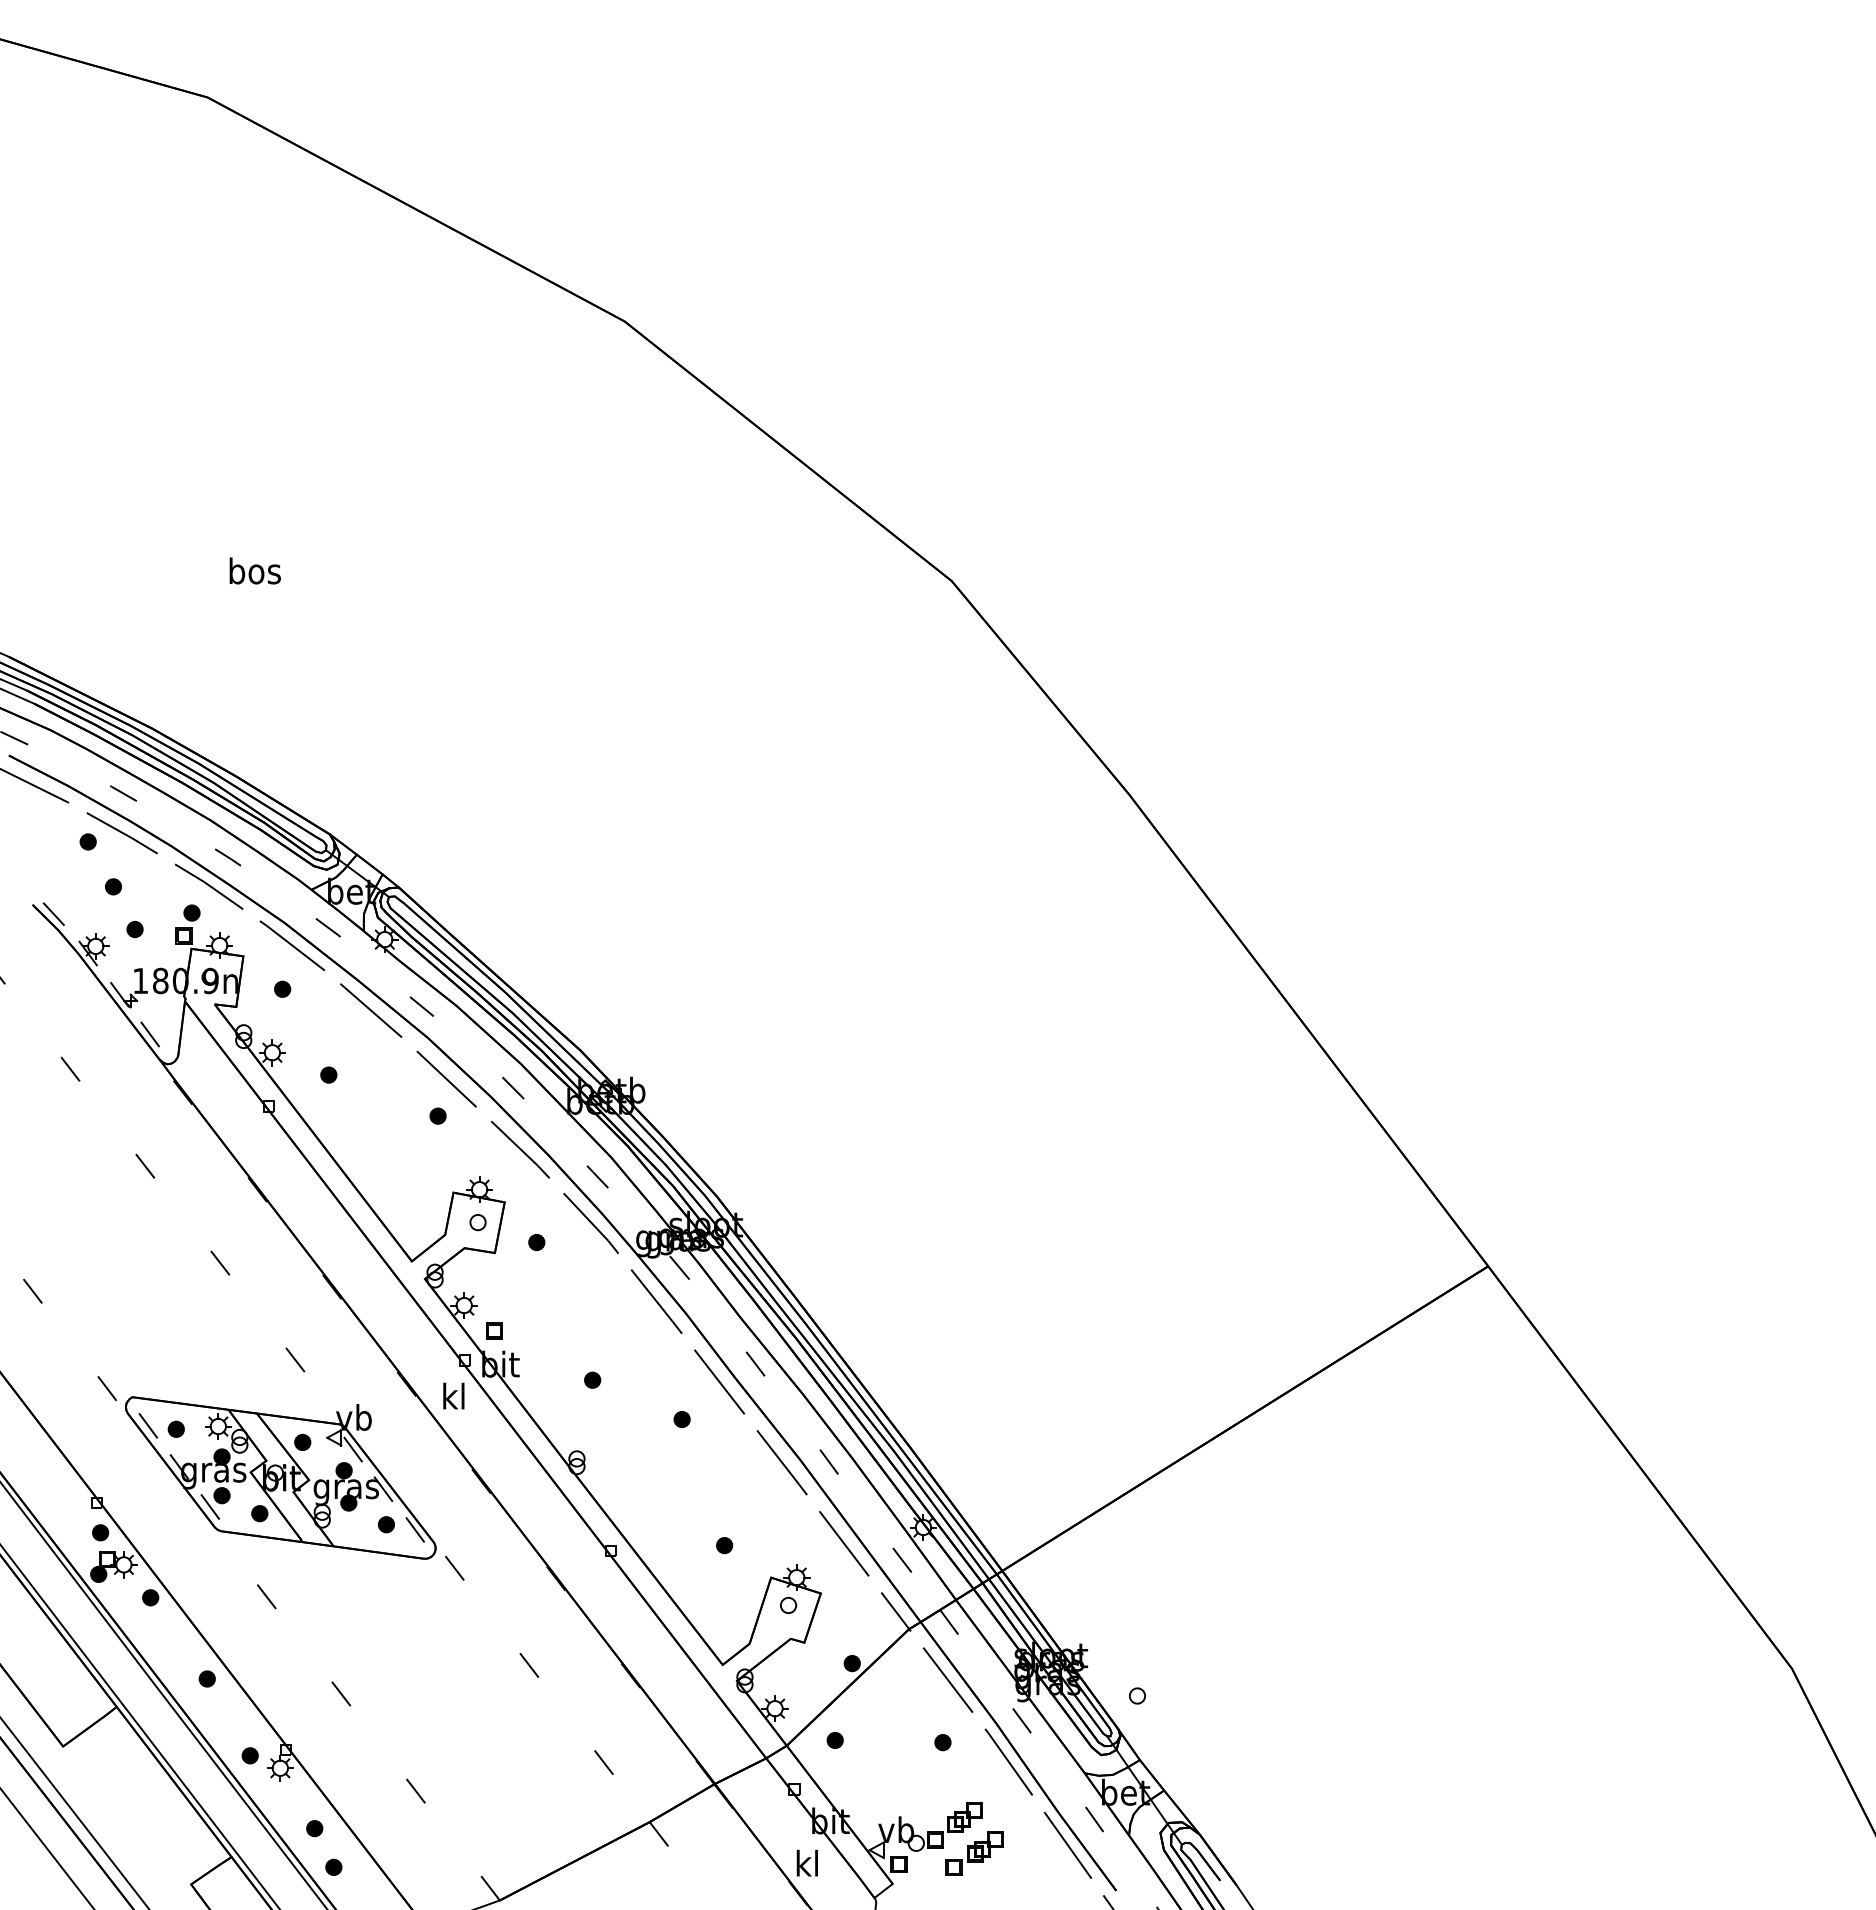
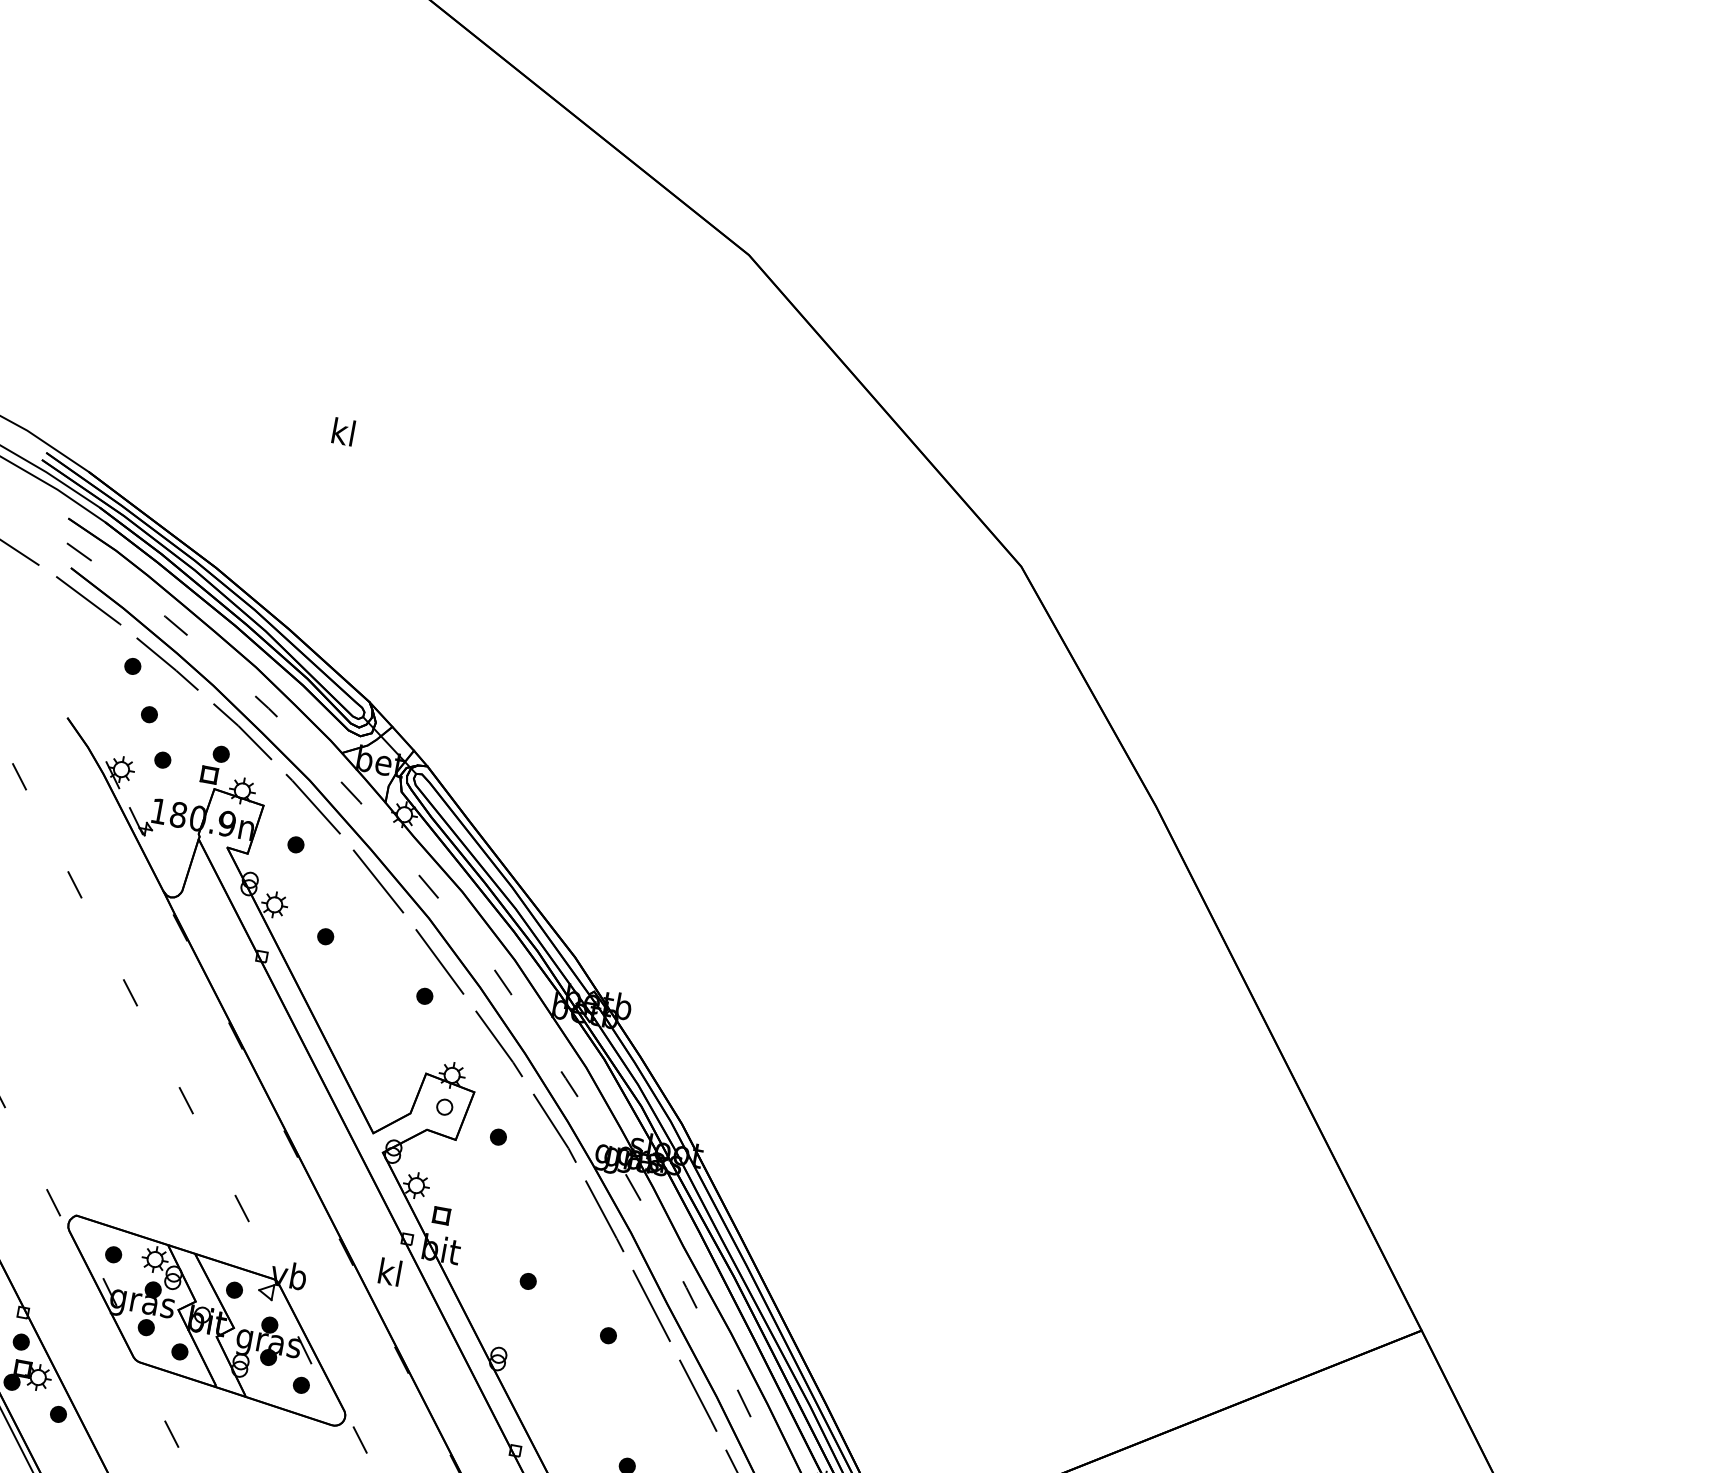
text: (254, 570) -> (343, 431), bos -> kl
line: (53, 913) -> (86, 729), removed
line: (149, 1034) -> (158, 865), removed
line: (148, 1425) -> (87, 1246), removed
line: (352, 1449) -> (281, 1305), removed
line: (210, 1506) -> (133, 1336), removed
line: (415, 1529) -> (328, 1395), removed

